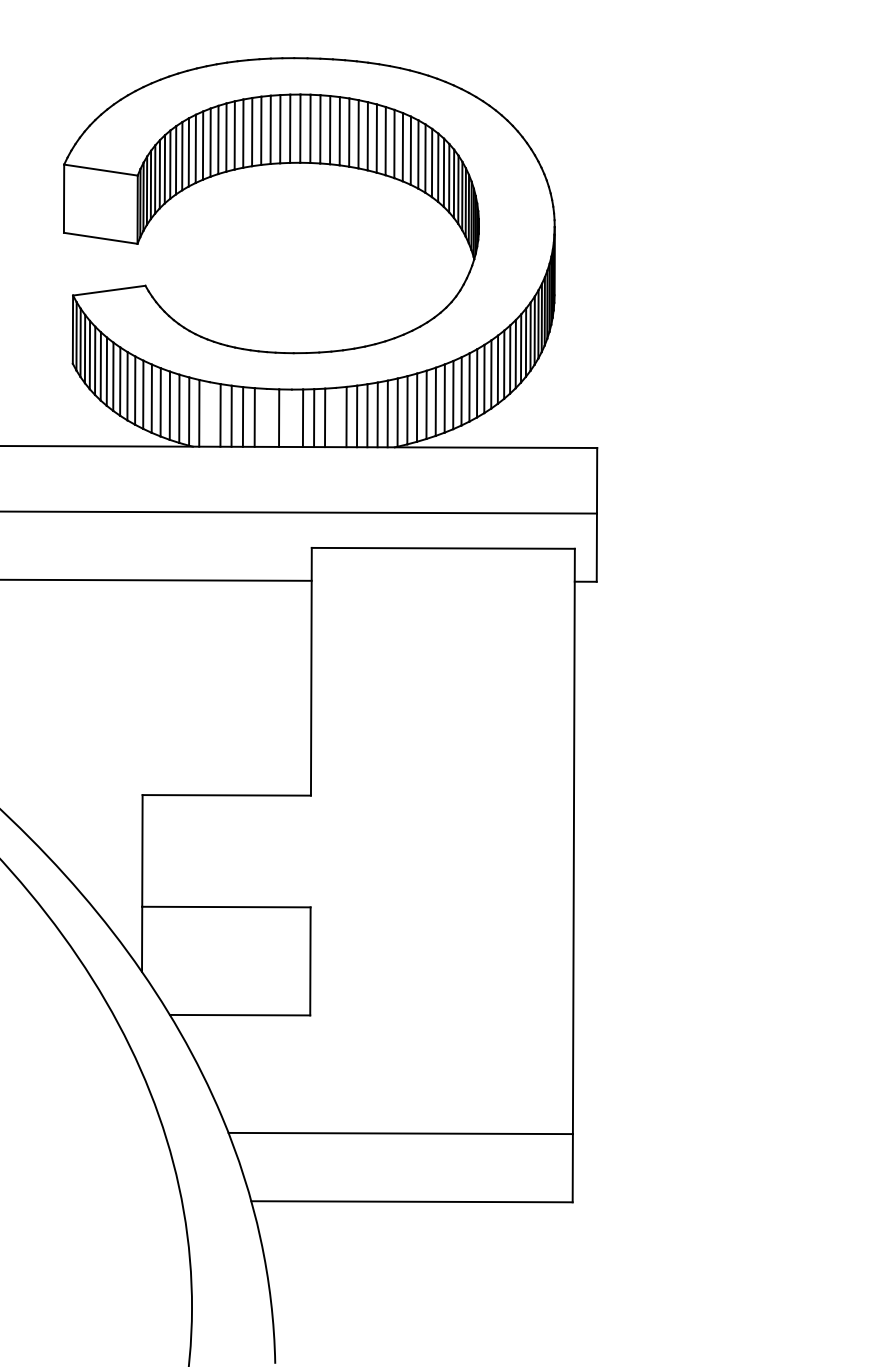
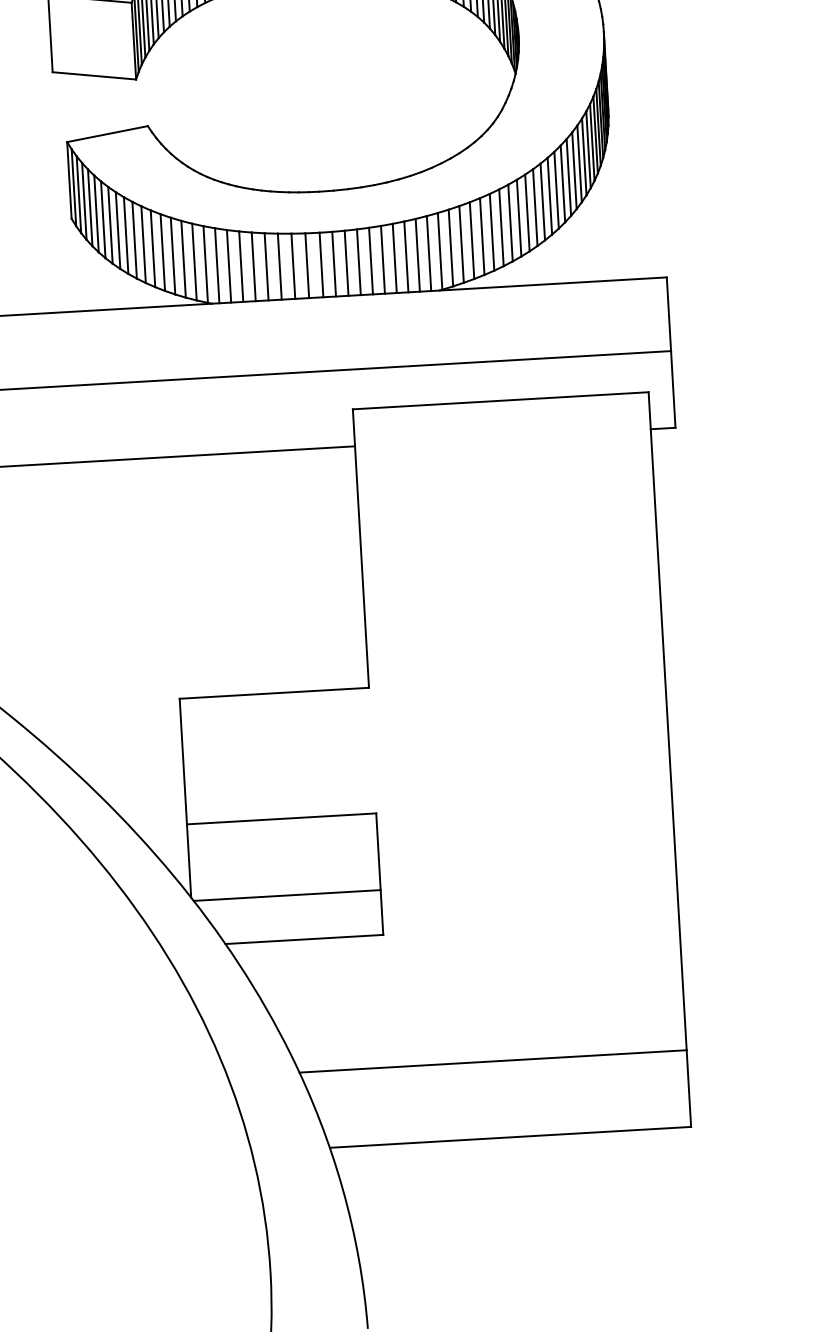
line: (209, 414) -> (228, 266), added
line: (266, 417) -> (293, 265), added
line: (335, 417) -> (370, 261), added
line: (291, 418) -> (321, 265), added
line: (227, 975) -> (287, 895), added

